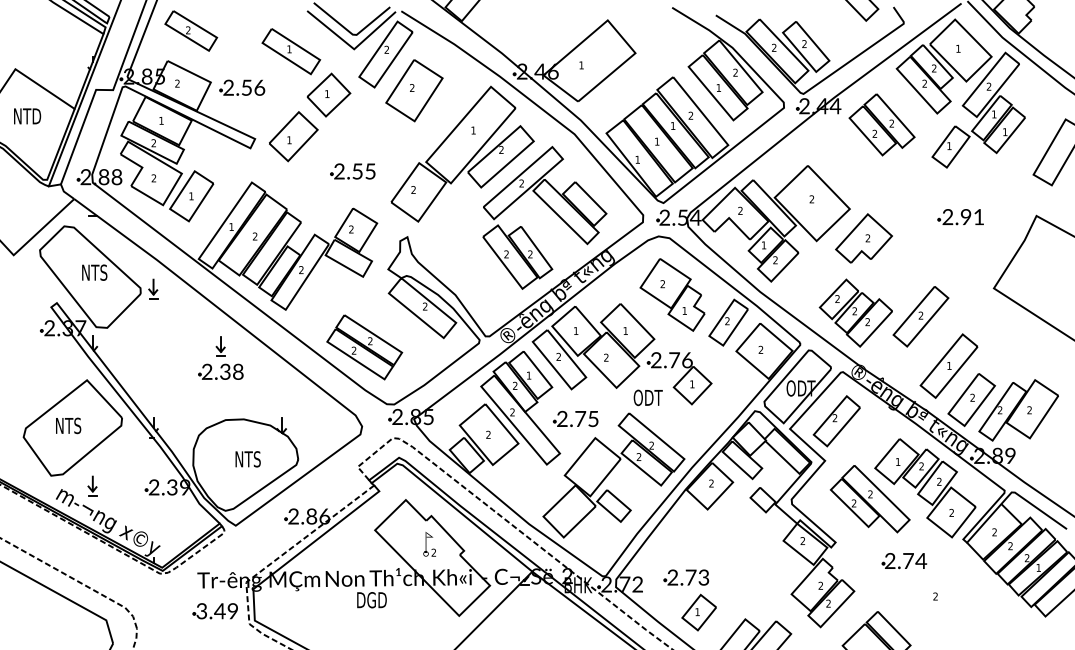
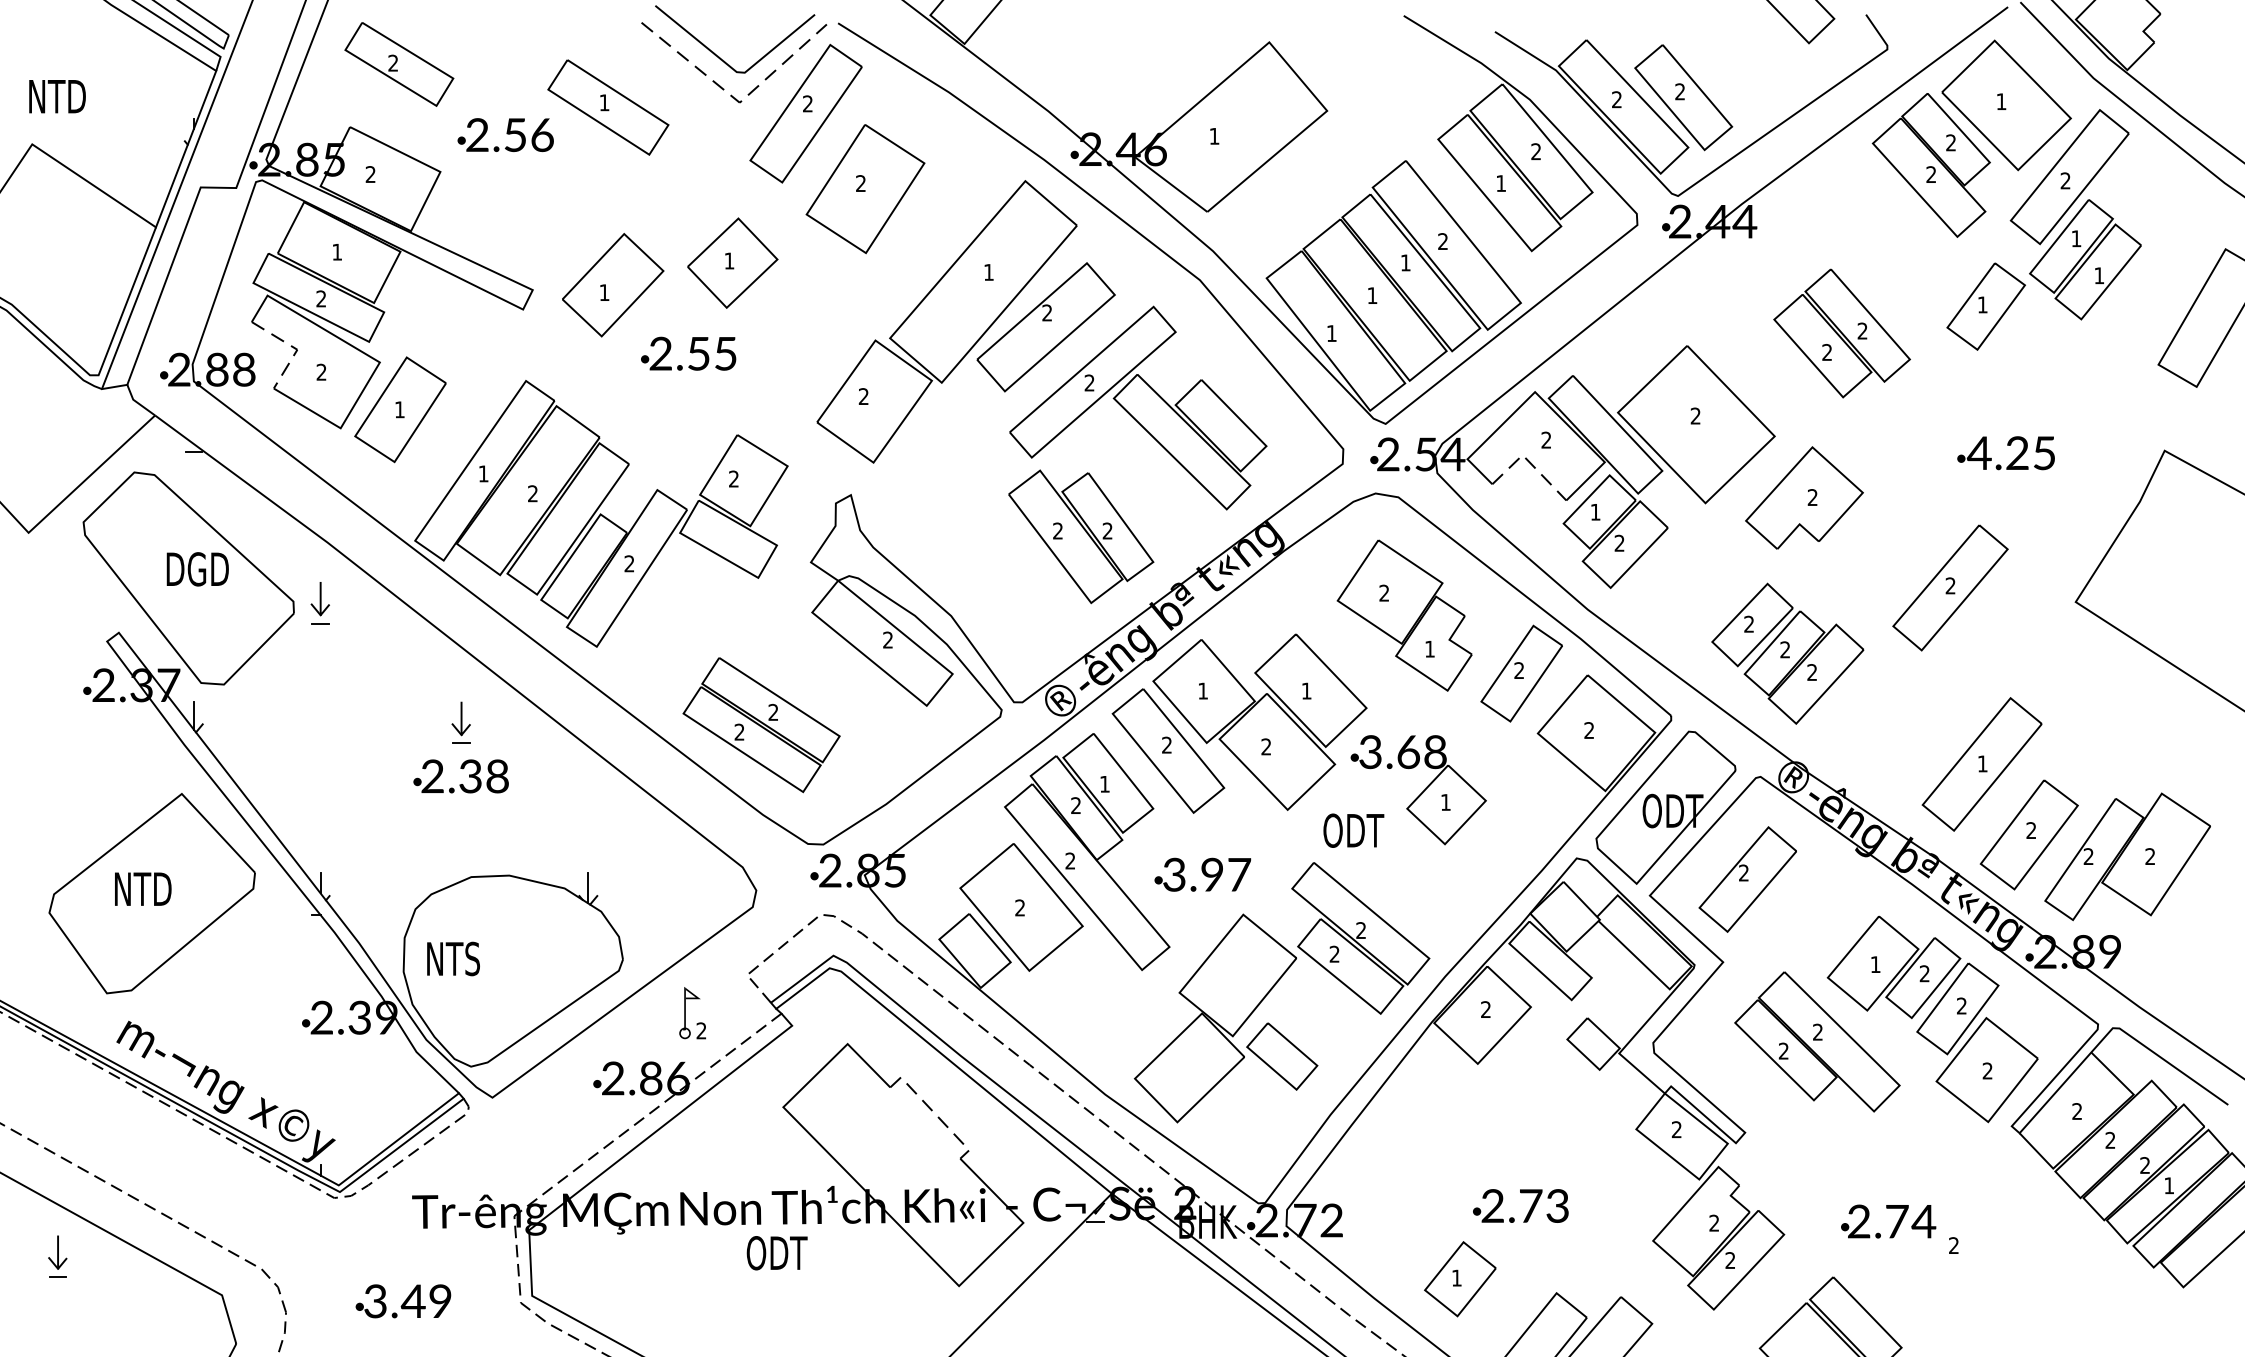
line: (353, 48) -> (738, 101), solid -> dashed
text: (242, 87) -> (506, 134), moved
part: (328, 94) -> (731, 261), moved
text: (27, 116) -> (57, 96), moved
part: (881, 124) -> (1840, 332), moved
line: (141, 167) -> (295, 349), solid -> dashed
text: (352, 171) -> (688, 353), moved
text: (962, 217) -> (2010, 453), 2.91 -> 4.25
line: (732, 221) -> (1529, 462), solid -> dashed
text: (94, 272) -> (197, 568), NTS -> DGD
part: (920, 316) -> (1949, 587), moved
text: (671, 360) -> (1402, 752), 2.76 -> 3.68
text: (577, 418) -> (1206, 873), 2.75 -> 3.97
text: (68, 425) -> (143, 888), NTS -> NTD
text: (247, 459) -> (452, 959), moved
part: (92, 485) -> (57, 1255), moved
line: (447, 532) -> (934, 1111), solid -> dashed
part: (429, 544) -> (692, 1013), moved
text: (904, 561) -> (1888, 1222), moved
text: (686, 577) -> (1521, 1205), moved
text: (371, 600) -> (775, 1253), DGD -> ODT
text: (214, 611) -> (402, 1301), moved

